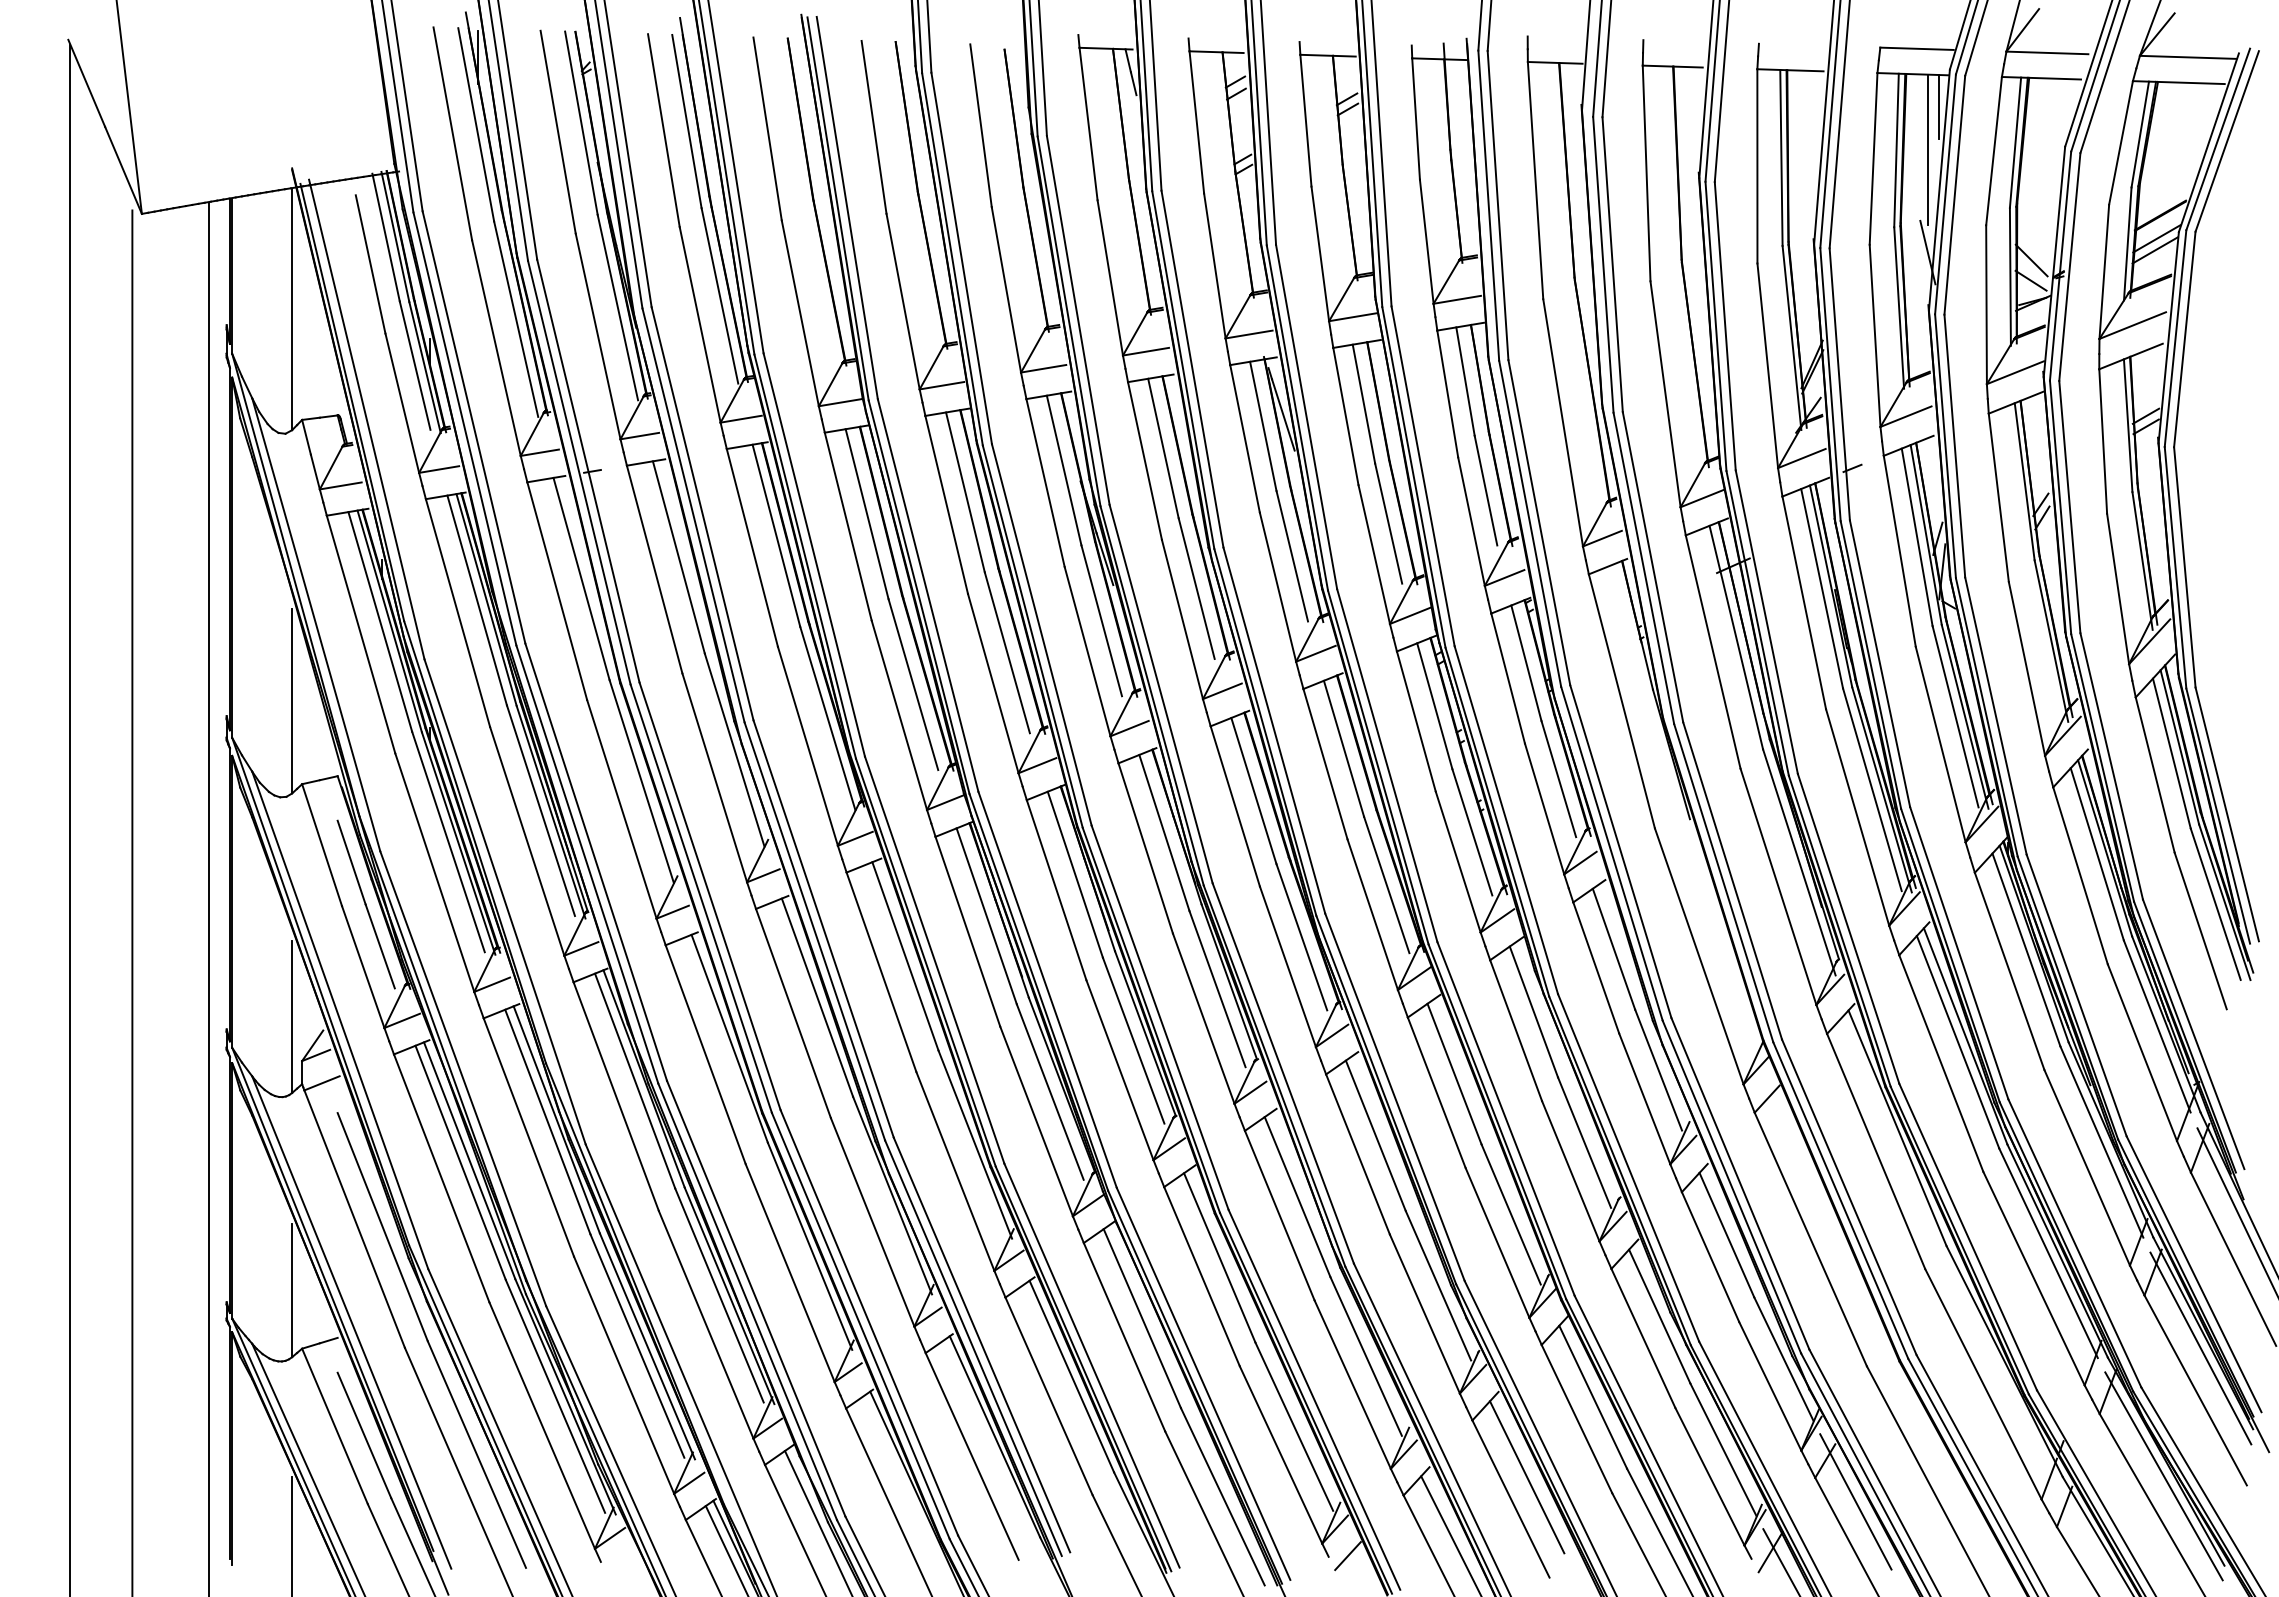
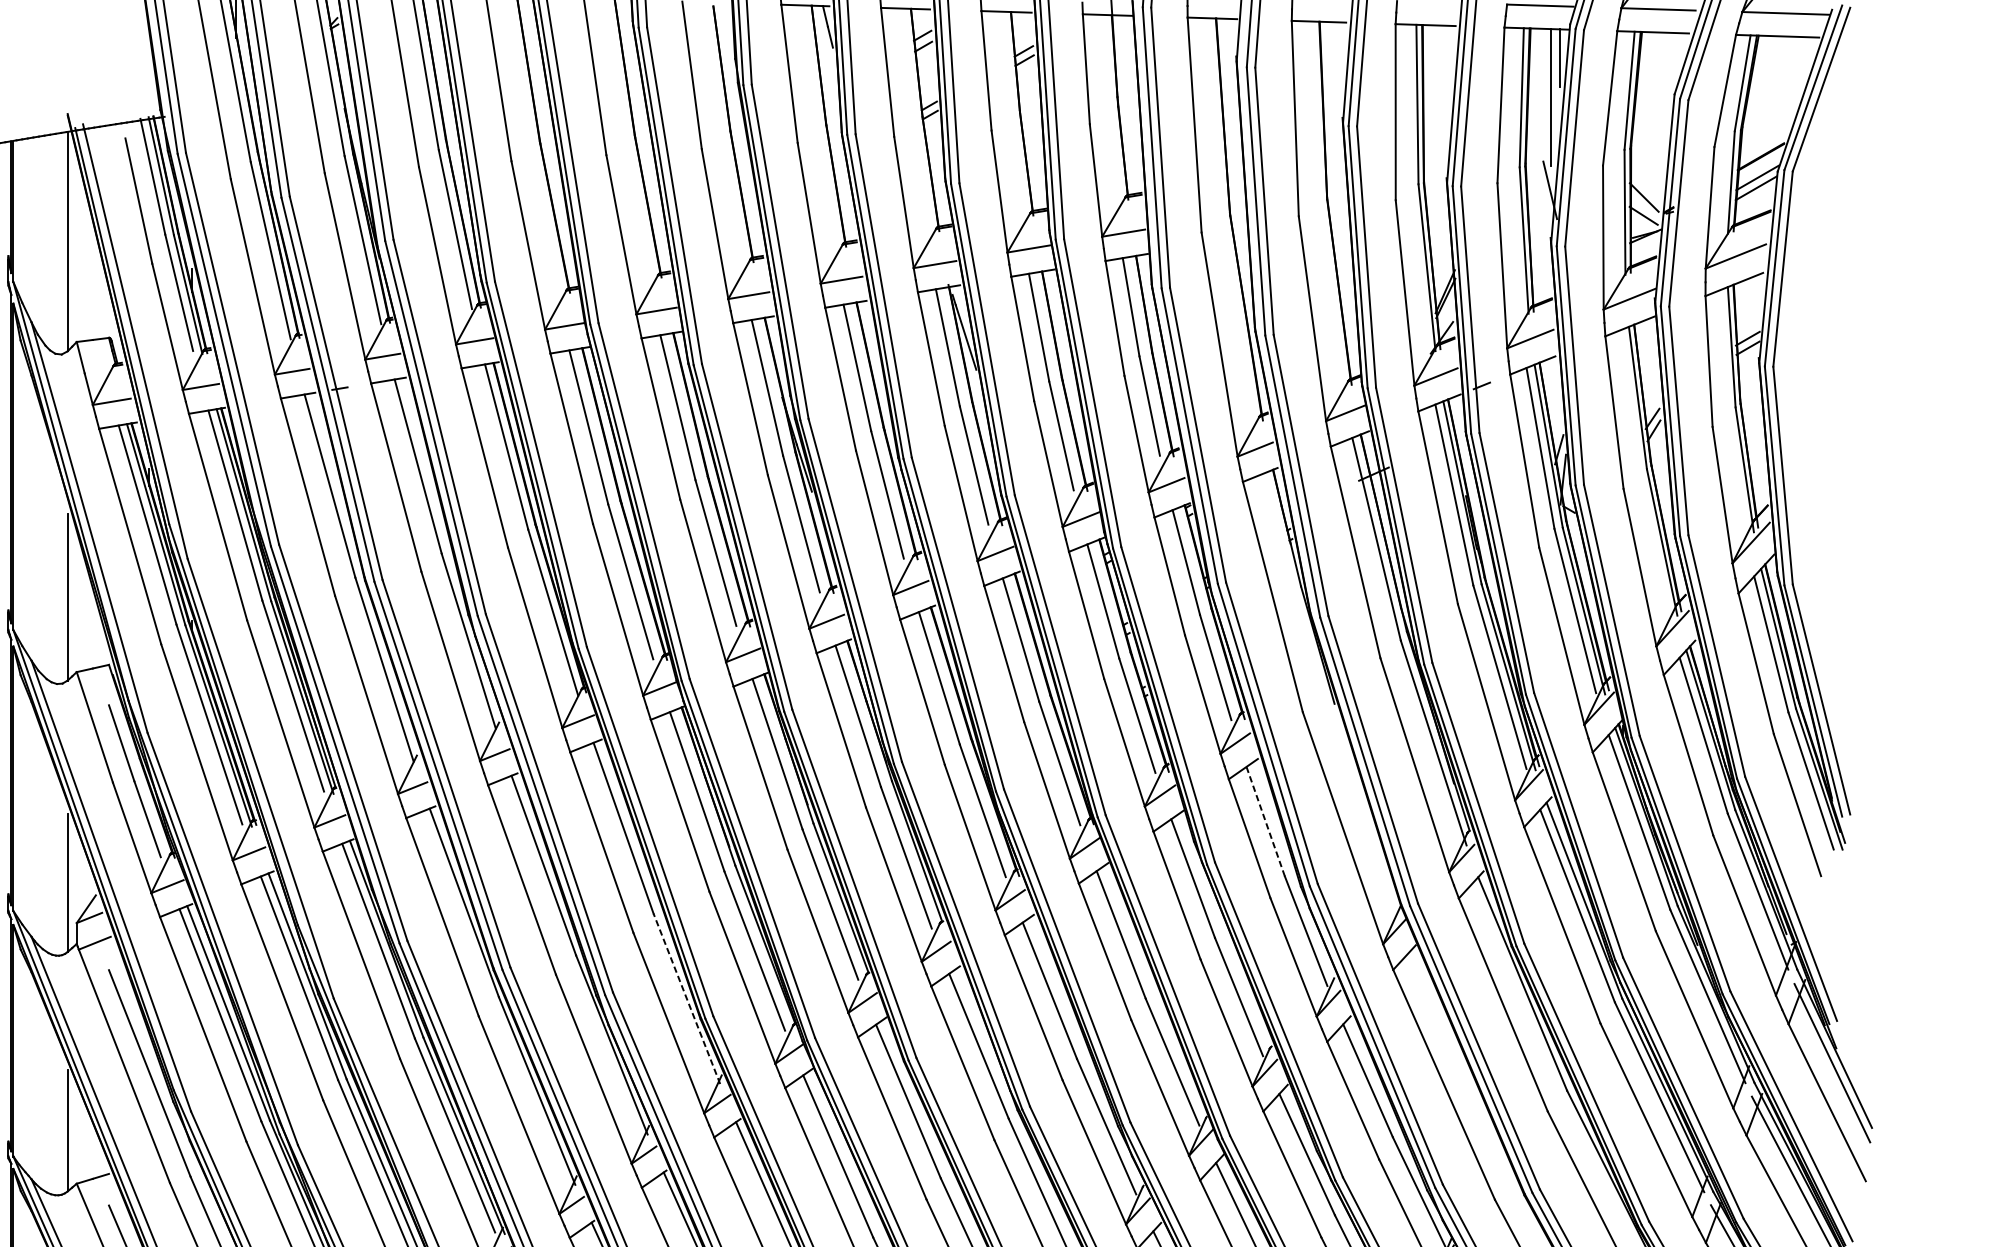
line: (1614, 949) -> (1266, 821), solid -> dashed
line: (975, 1144) -> (687, 998), solid -> dashed

